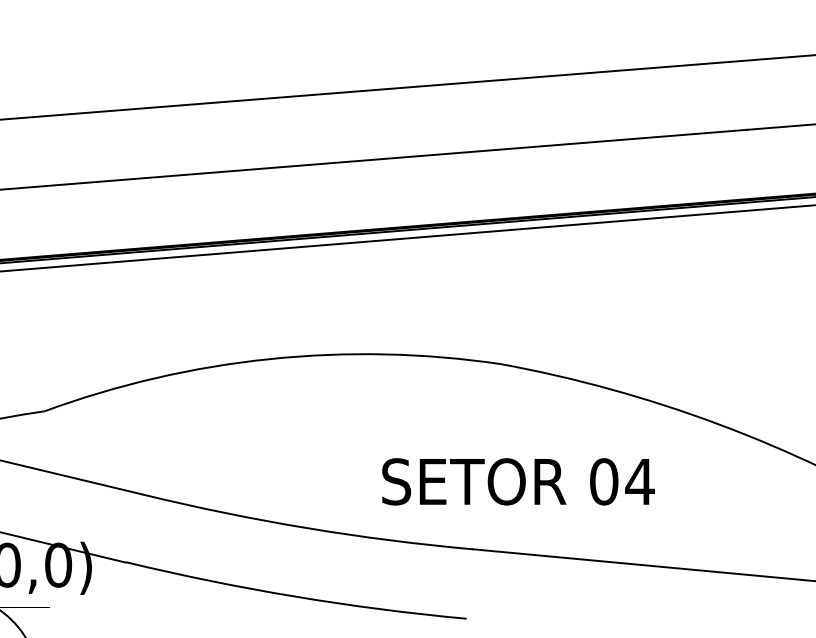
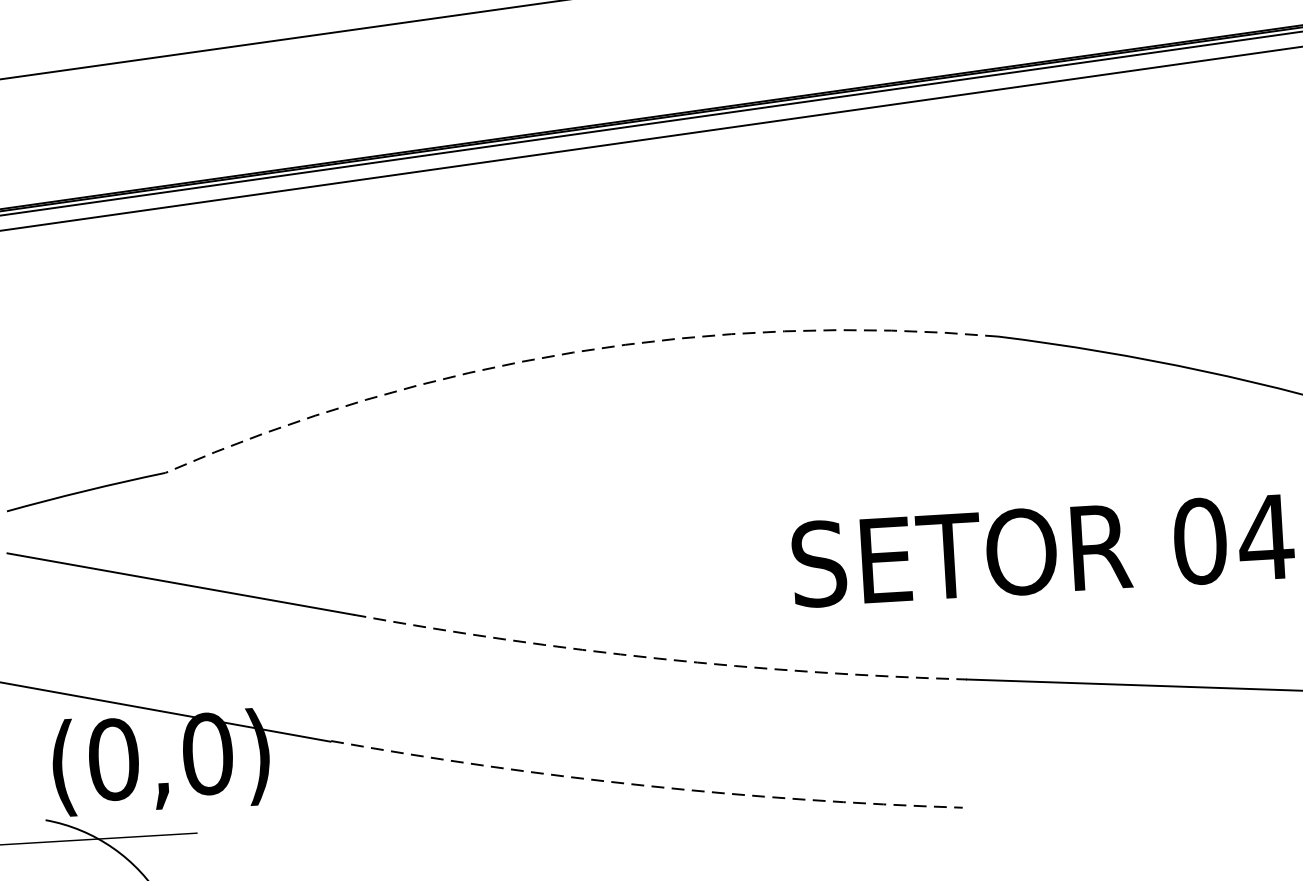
arc: (269, 359) -> (572, 353), solid -> dashed
arc: (306, 528) -> (658, 659), solid -> dashed
arc: (295, 596) -> (646, 785), solid -> dashed

